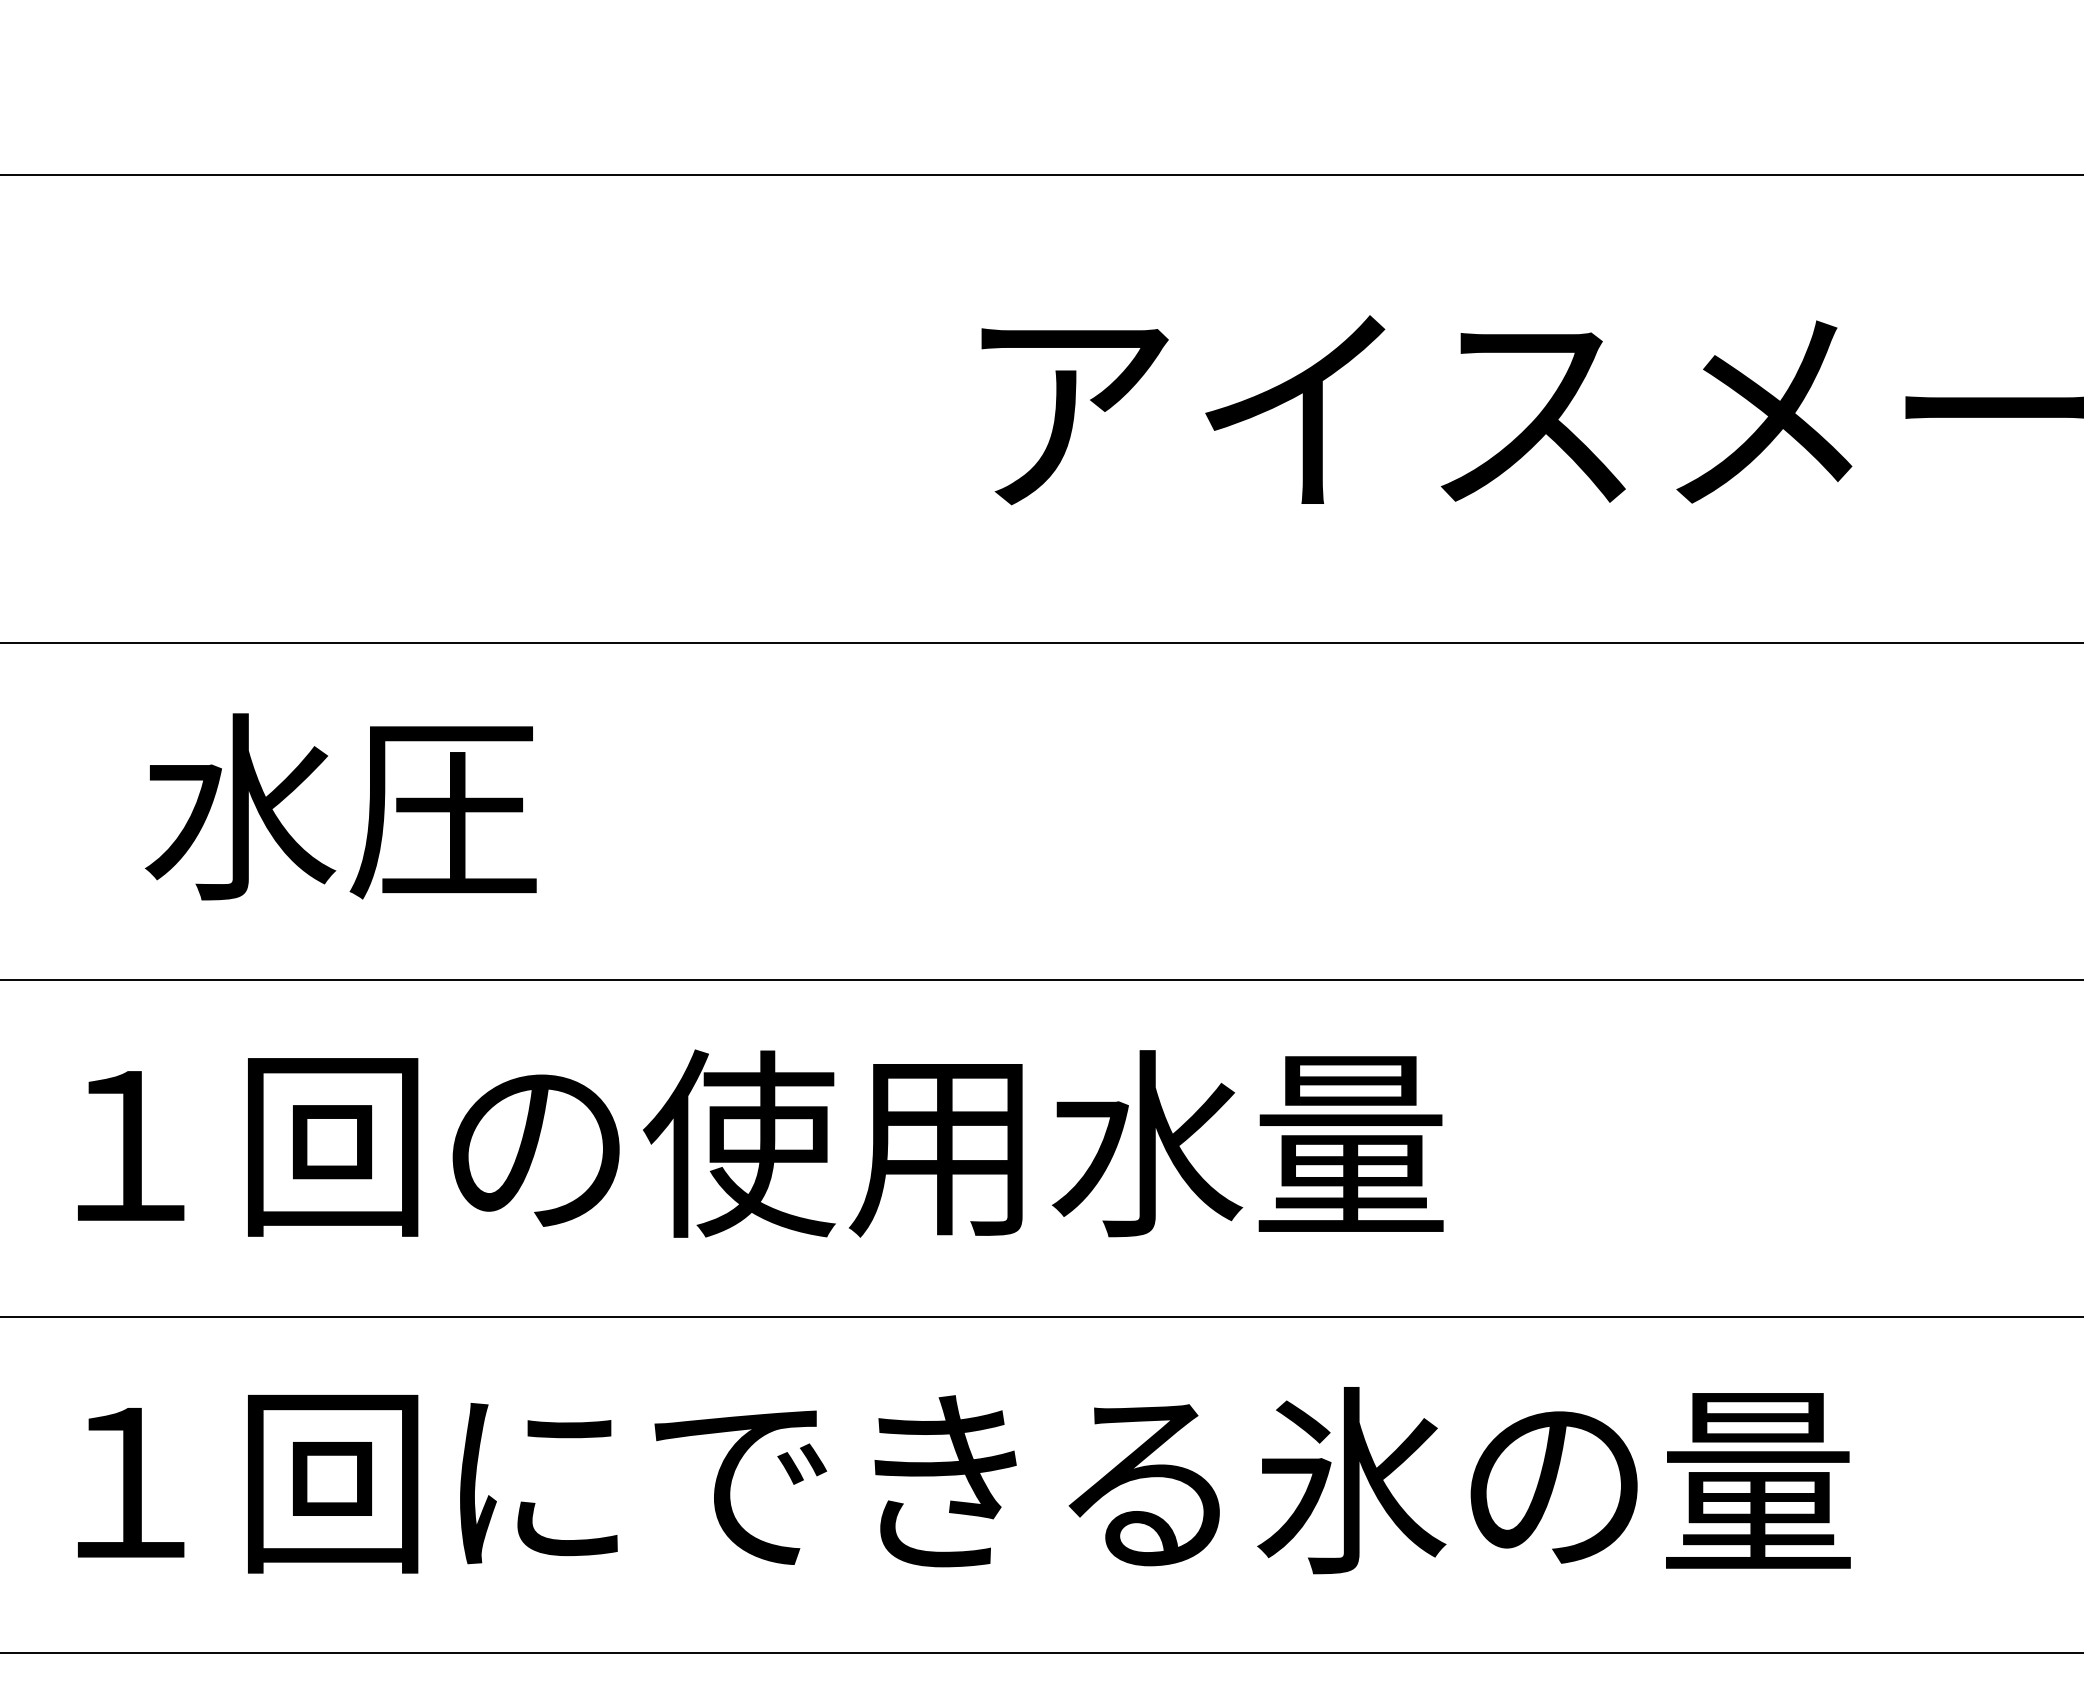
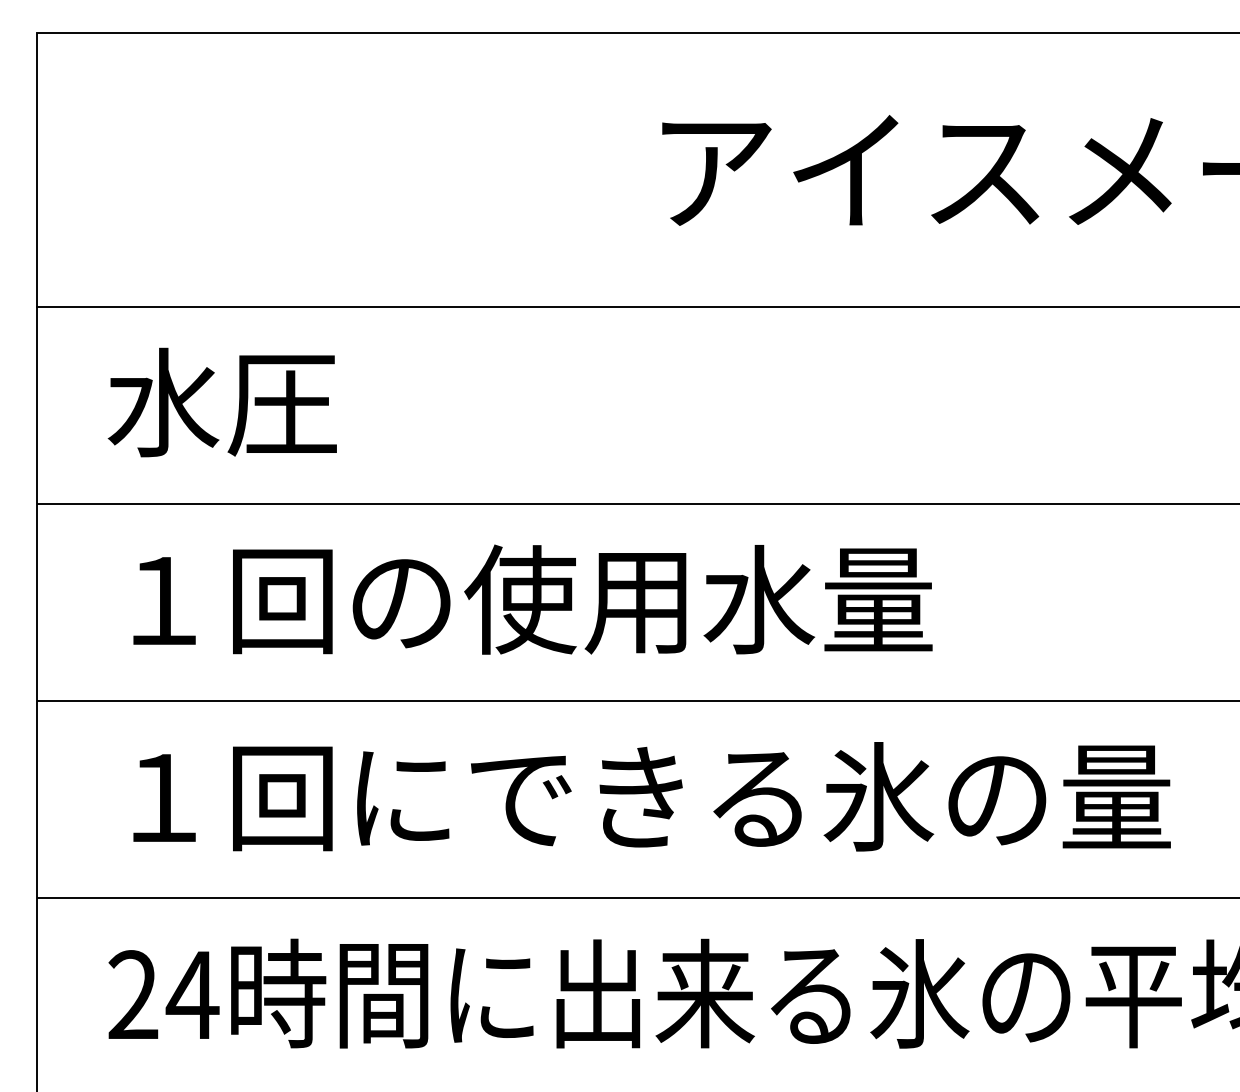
text: (339, 806) -> (221, 402), moved

